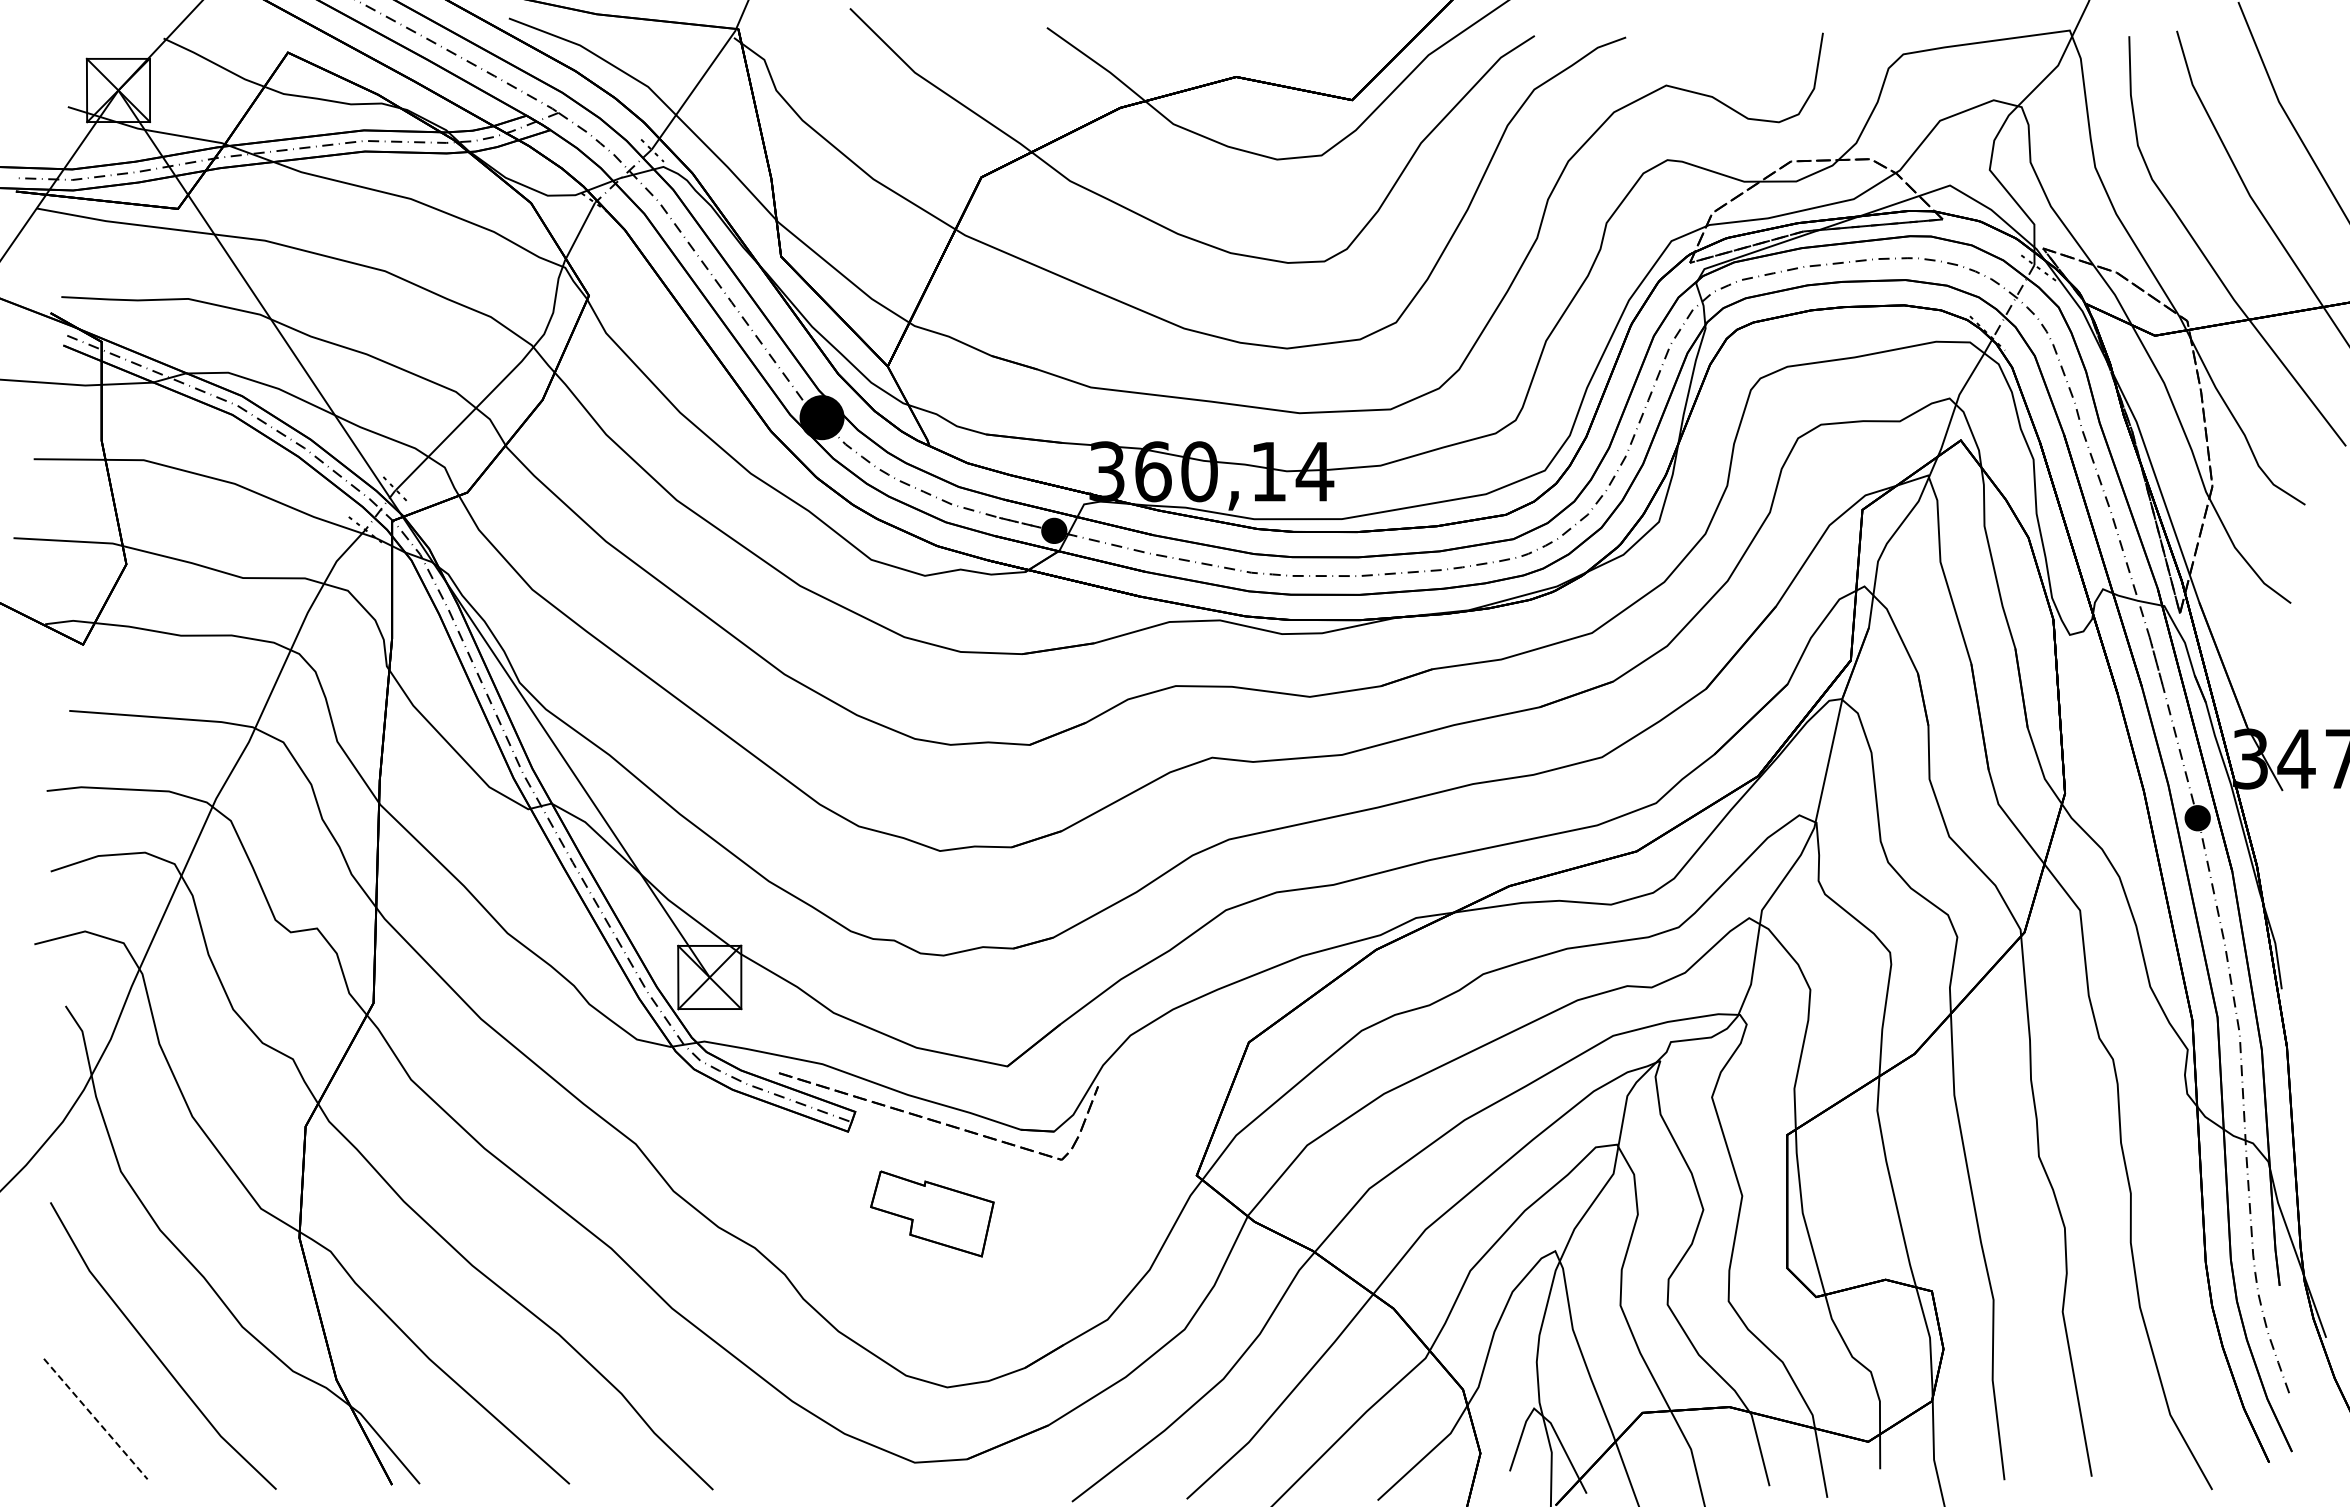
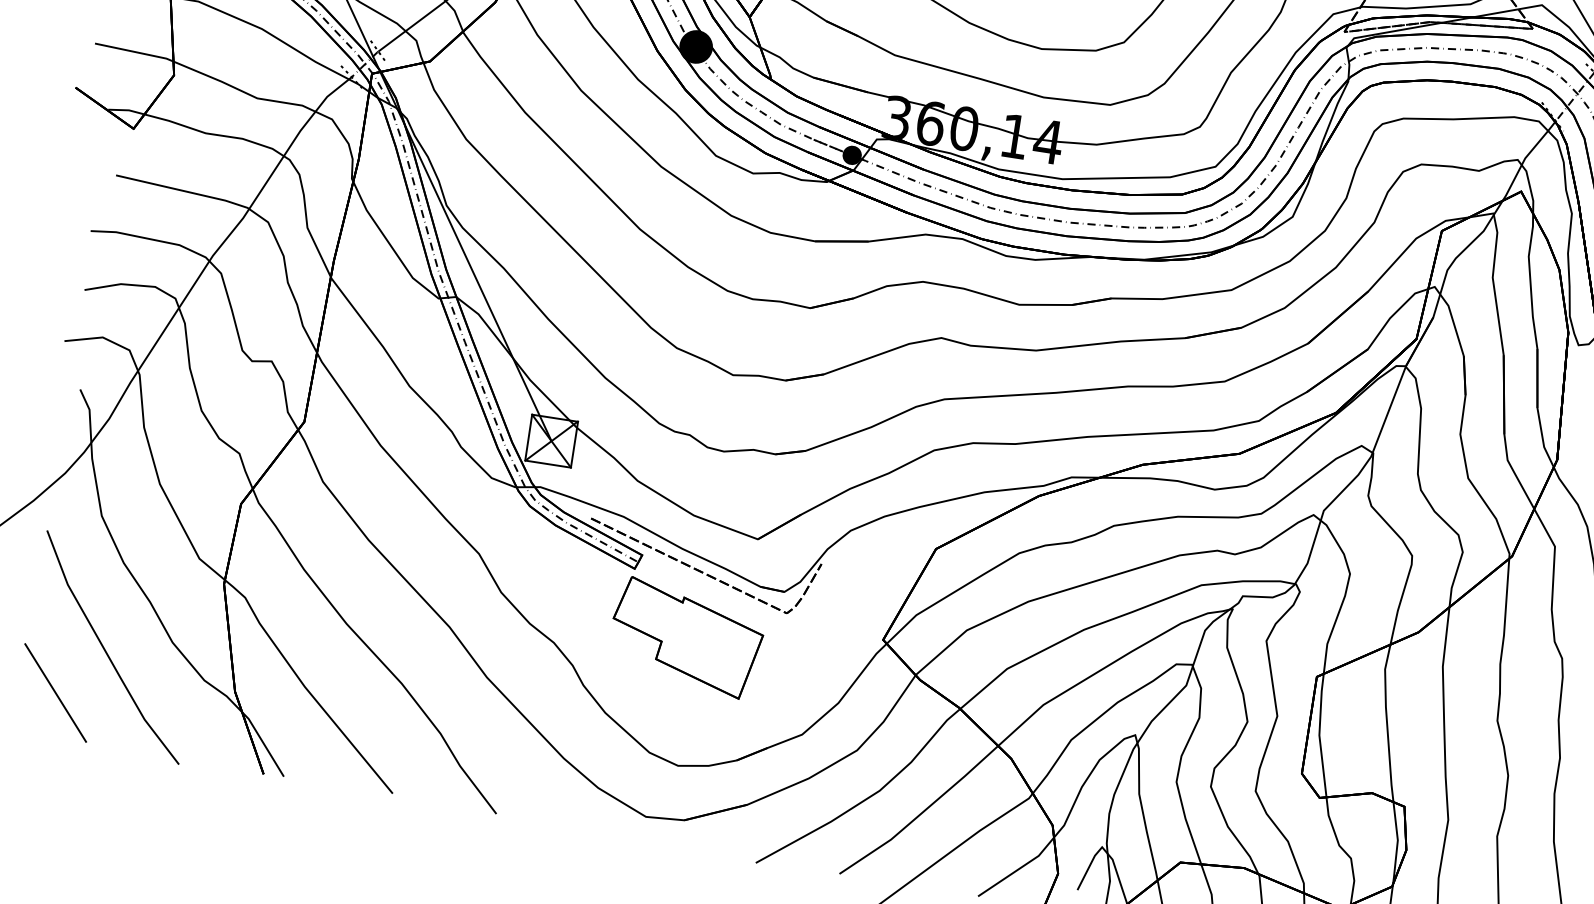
part: (932, 1213) -> (686, 637), size x1.67
line: (96, 1419) -> (56, 693), dashed -> solid

